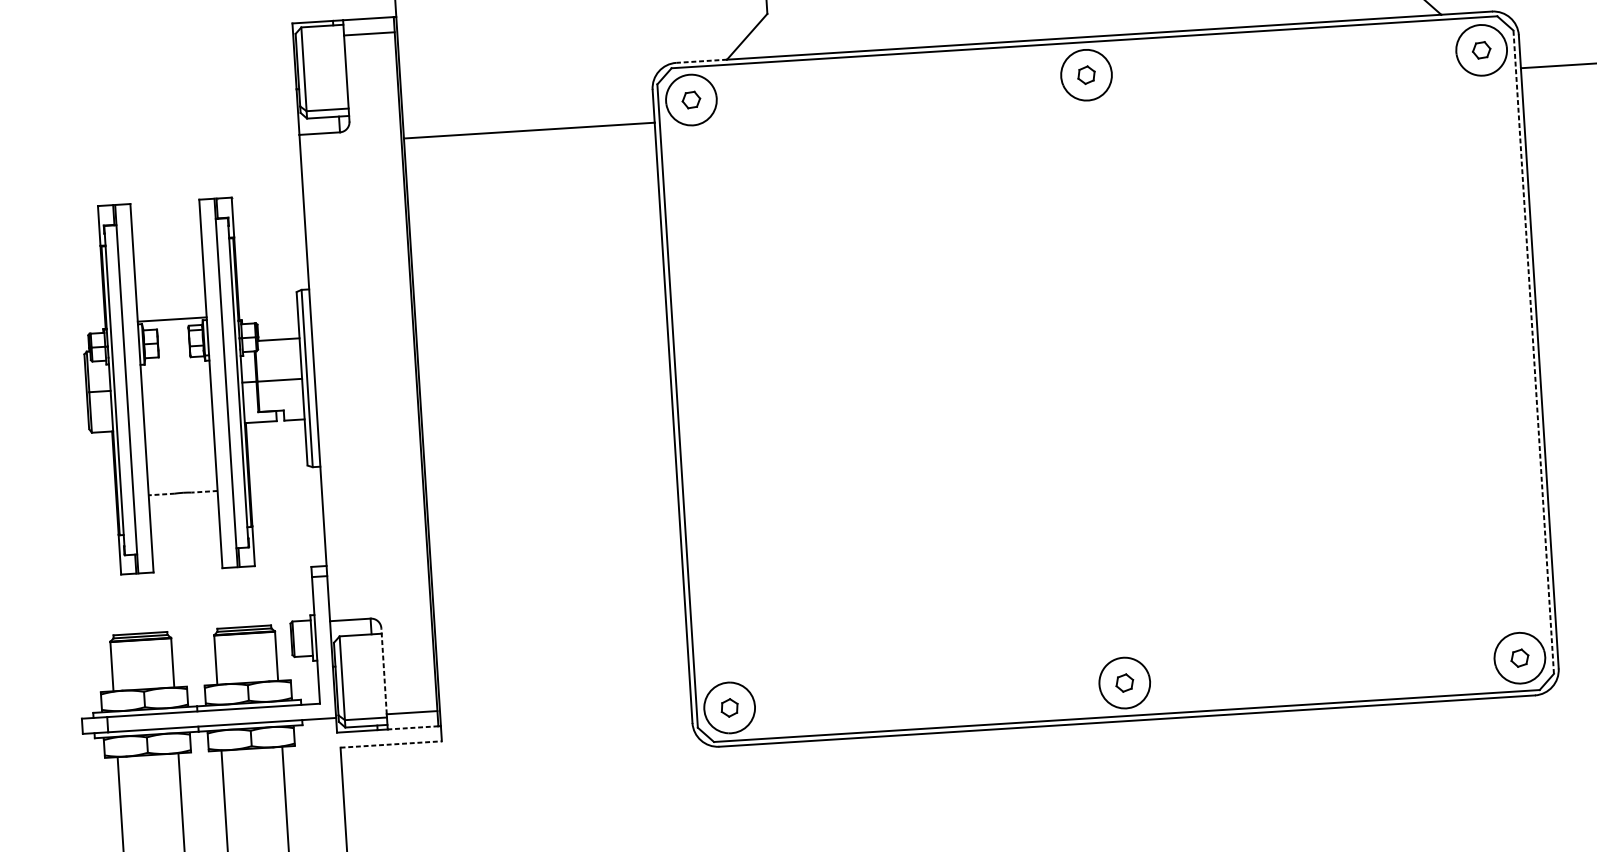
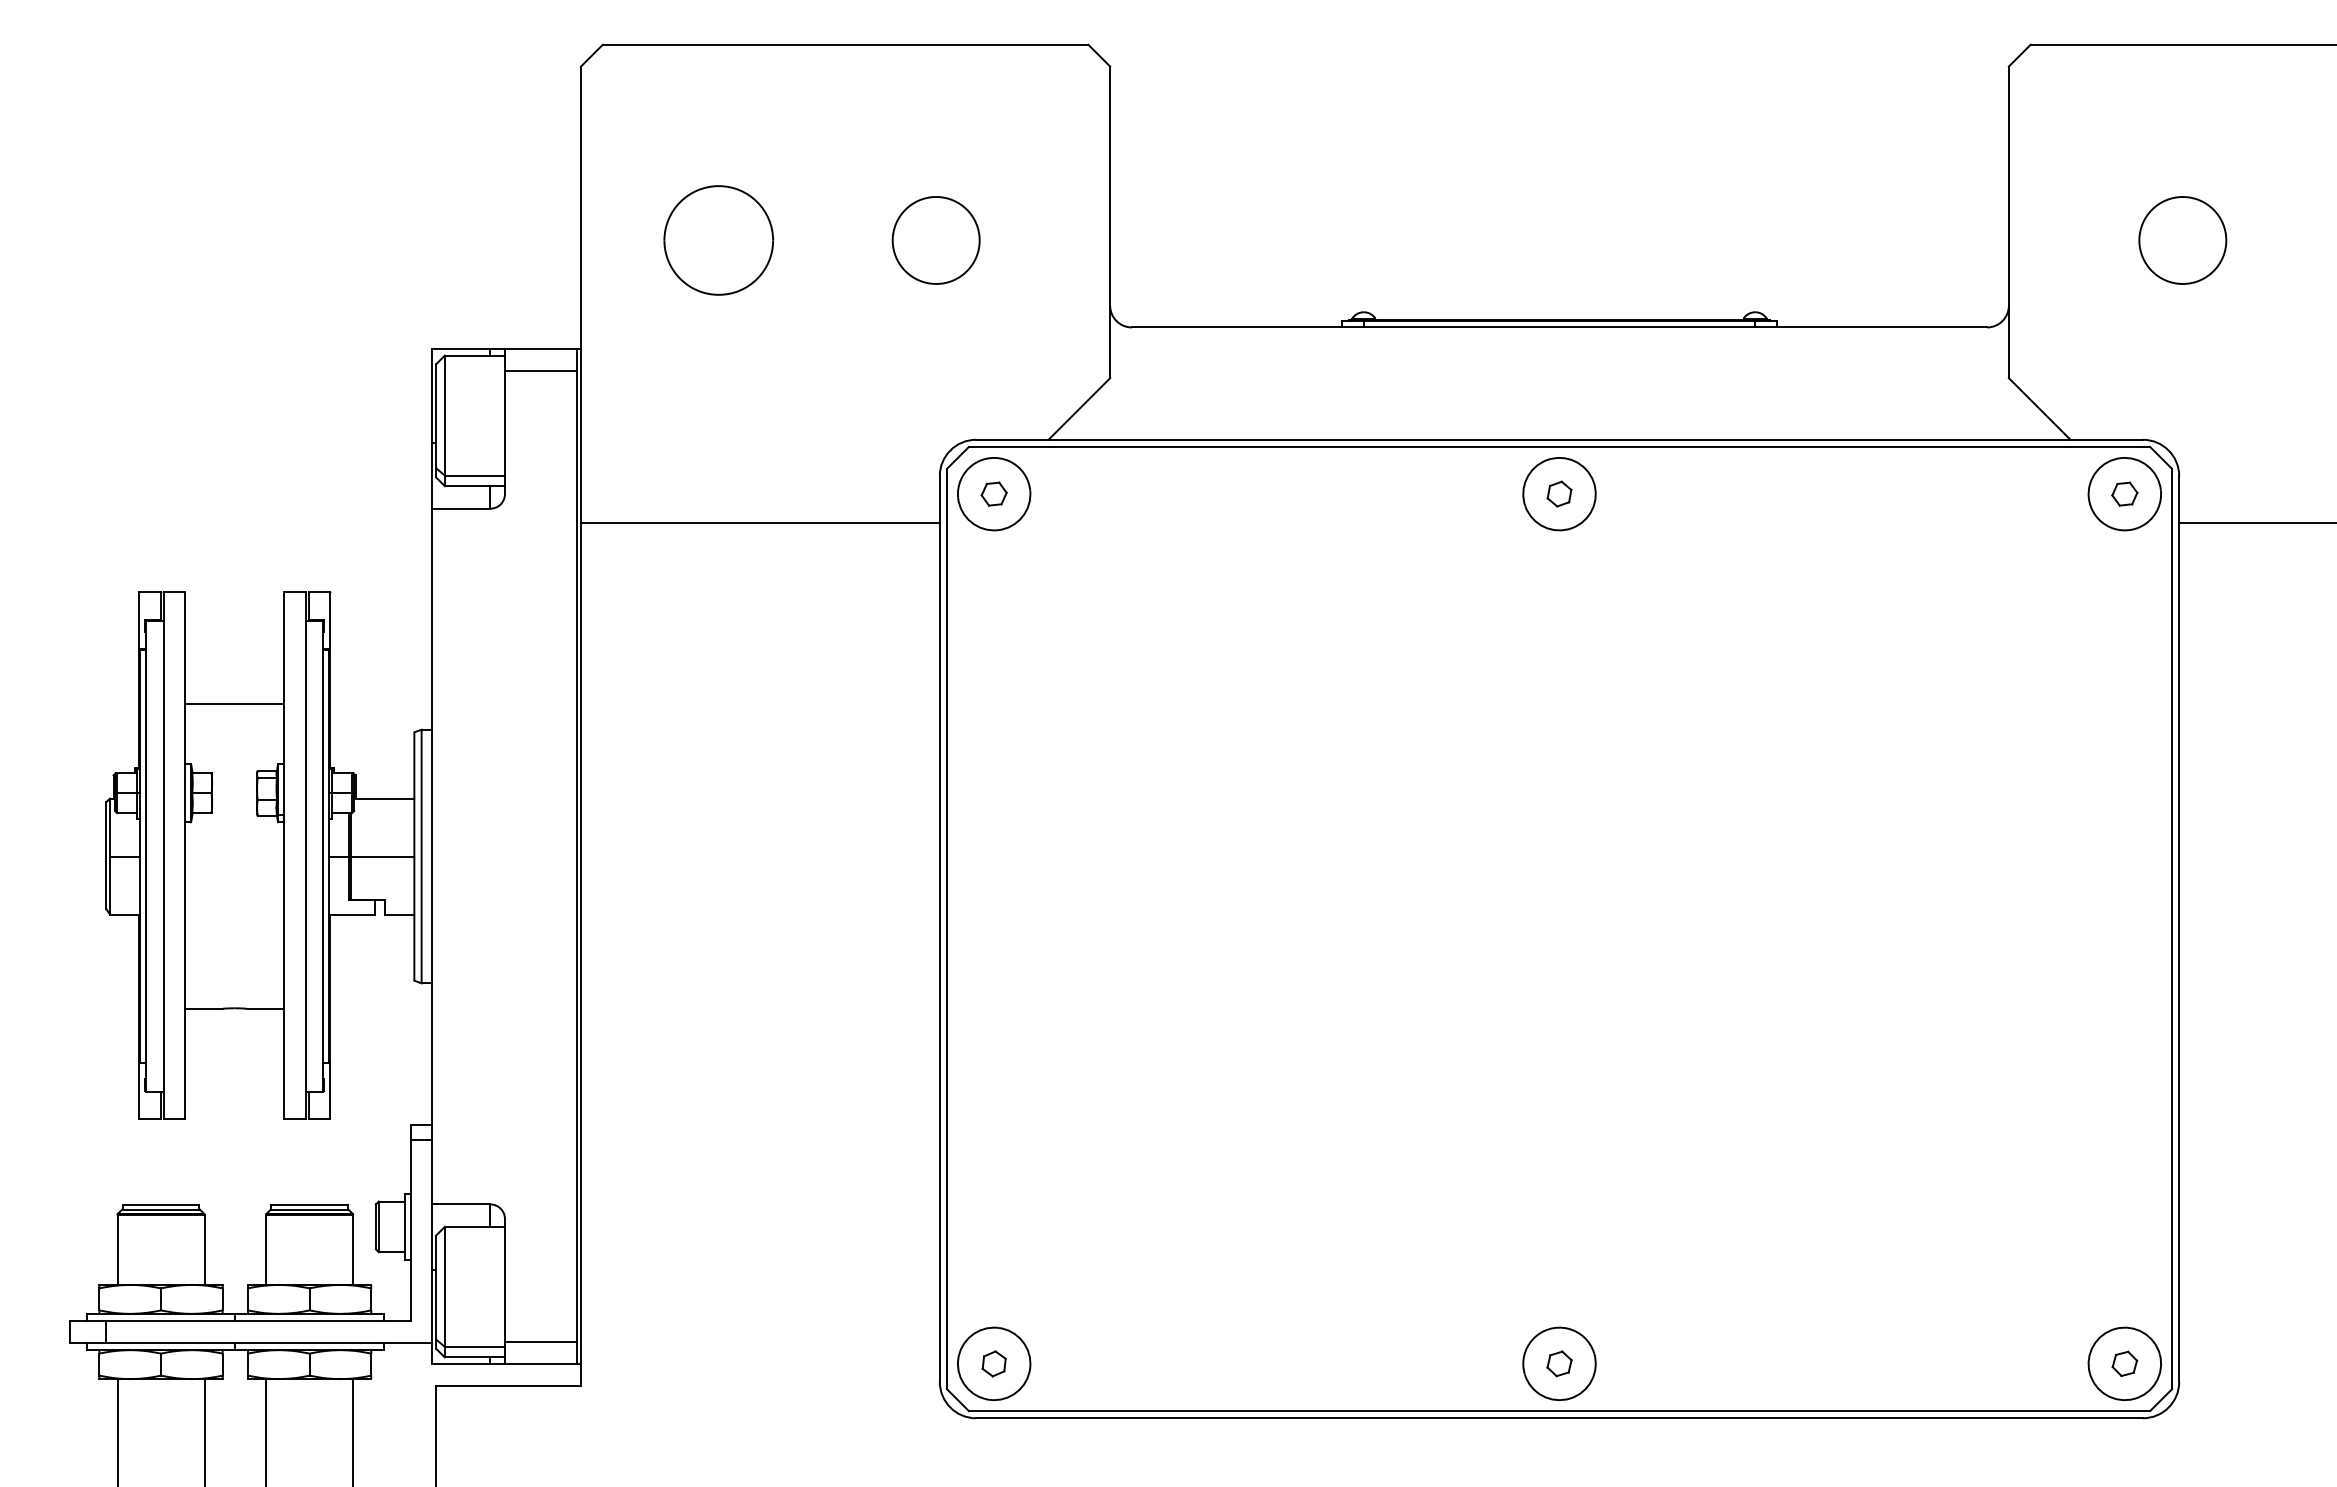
line: (701, 61) -> (1011, 439), dashed -> solid
line: (172, 319) -> (234, 704), moved
line: (1533, 351) -> (2171, 928), dashed -> solid
line: (204, 491) -> (265, 1008), dashed -> solid
line: (162, 494) -> (204, 1008), dashed -> solid
line: (383, 671) -> (504, 1280), dashed -> solid
line: (412, 727) -> (540, 1363), dashed -> solid
line: (391, 744) -> (509, 1385), dashed -> solid

